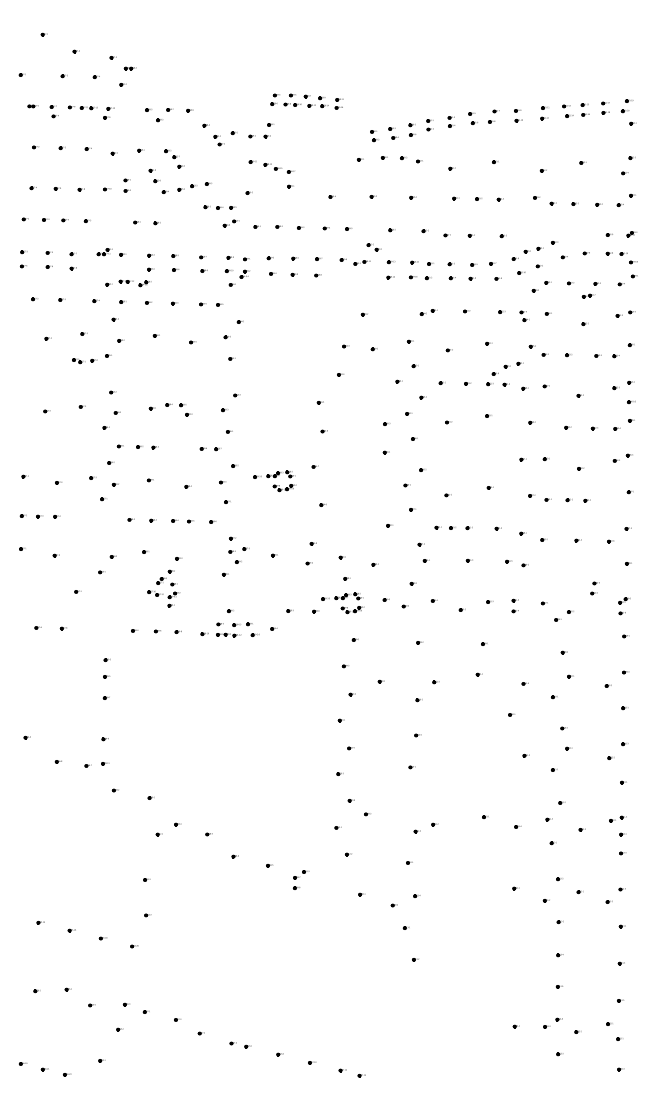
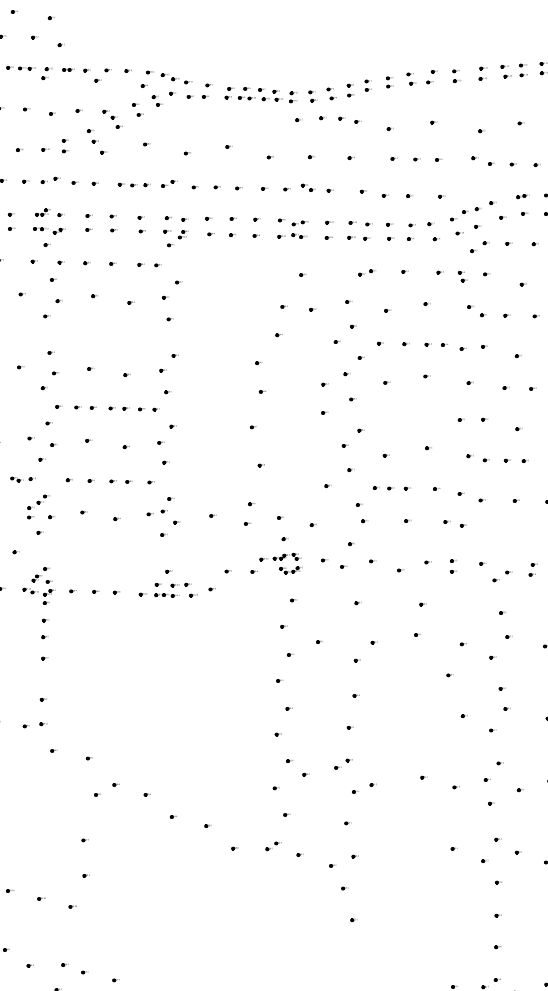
part: (129, 68) -> (67, 69), moved
part: (306, 101) -> (260, 94), moved
part: (199, 149) -> (137, 109), added
part: (271, 166) -> (168, 76), moved
part: (187, 187) -> (50, 179), moved
part: (219, 207) -> (133, 184), moved
part: (373, 247) -> (307, 187), moved
part: (353, 275) -> (291, 235), added
part: (134, 283) -> (48, 230), moved
part: (588, 295) -> (522, 195), moved
part: (84, 361) -> (22, 479), moved
part: (507, 368) -> (445, 328), removed
part: (175, 405) -> (118, 408), moved
part: (274, 481) -> (212, 441), removed
part: (99, 546) -> (37, 506), added
part: (238, 550) -> (156, 512), moved
part: (163, 588) -> (38, 585), moved
part: (594, 588) -> (532, 569), moved
part: (404, 803) -> (342, 763), added
part: (301, 874) -> (273, 845), moved

